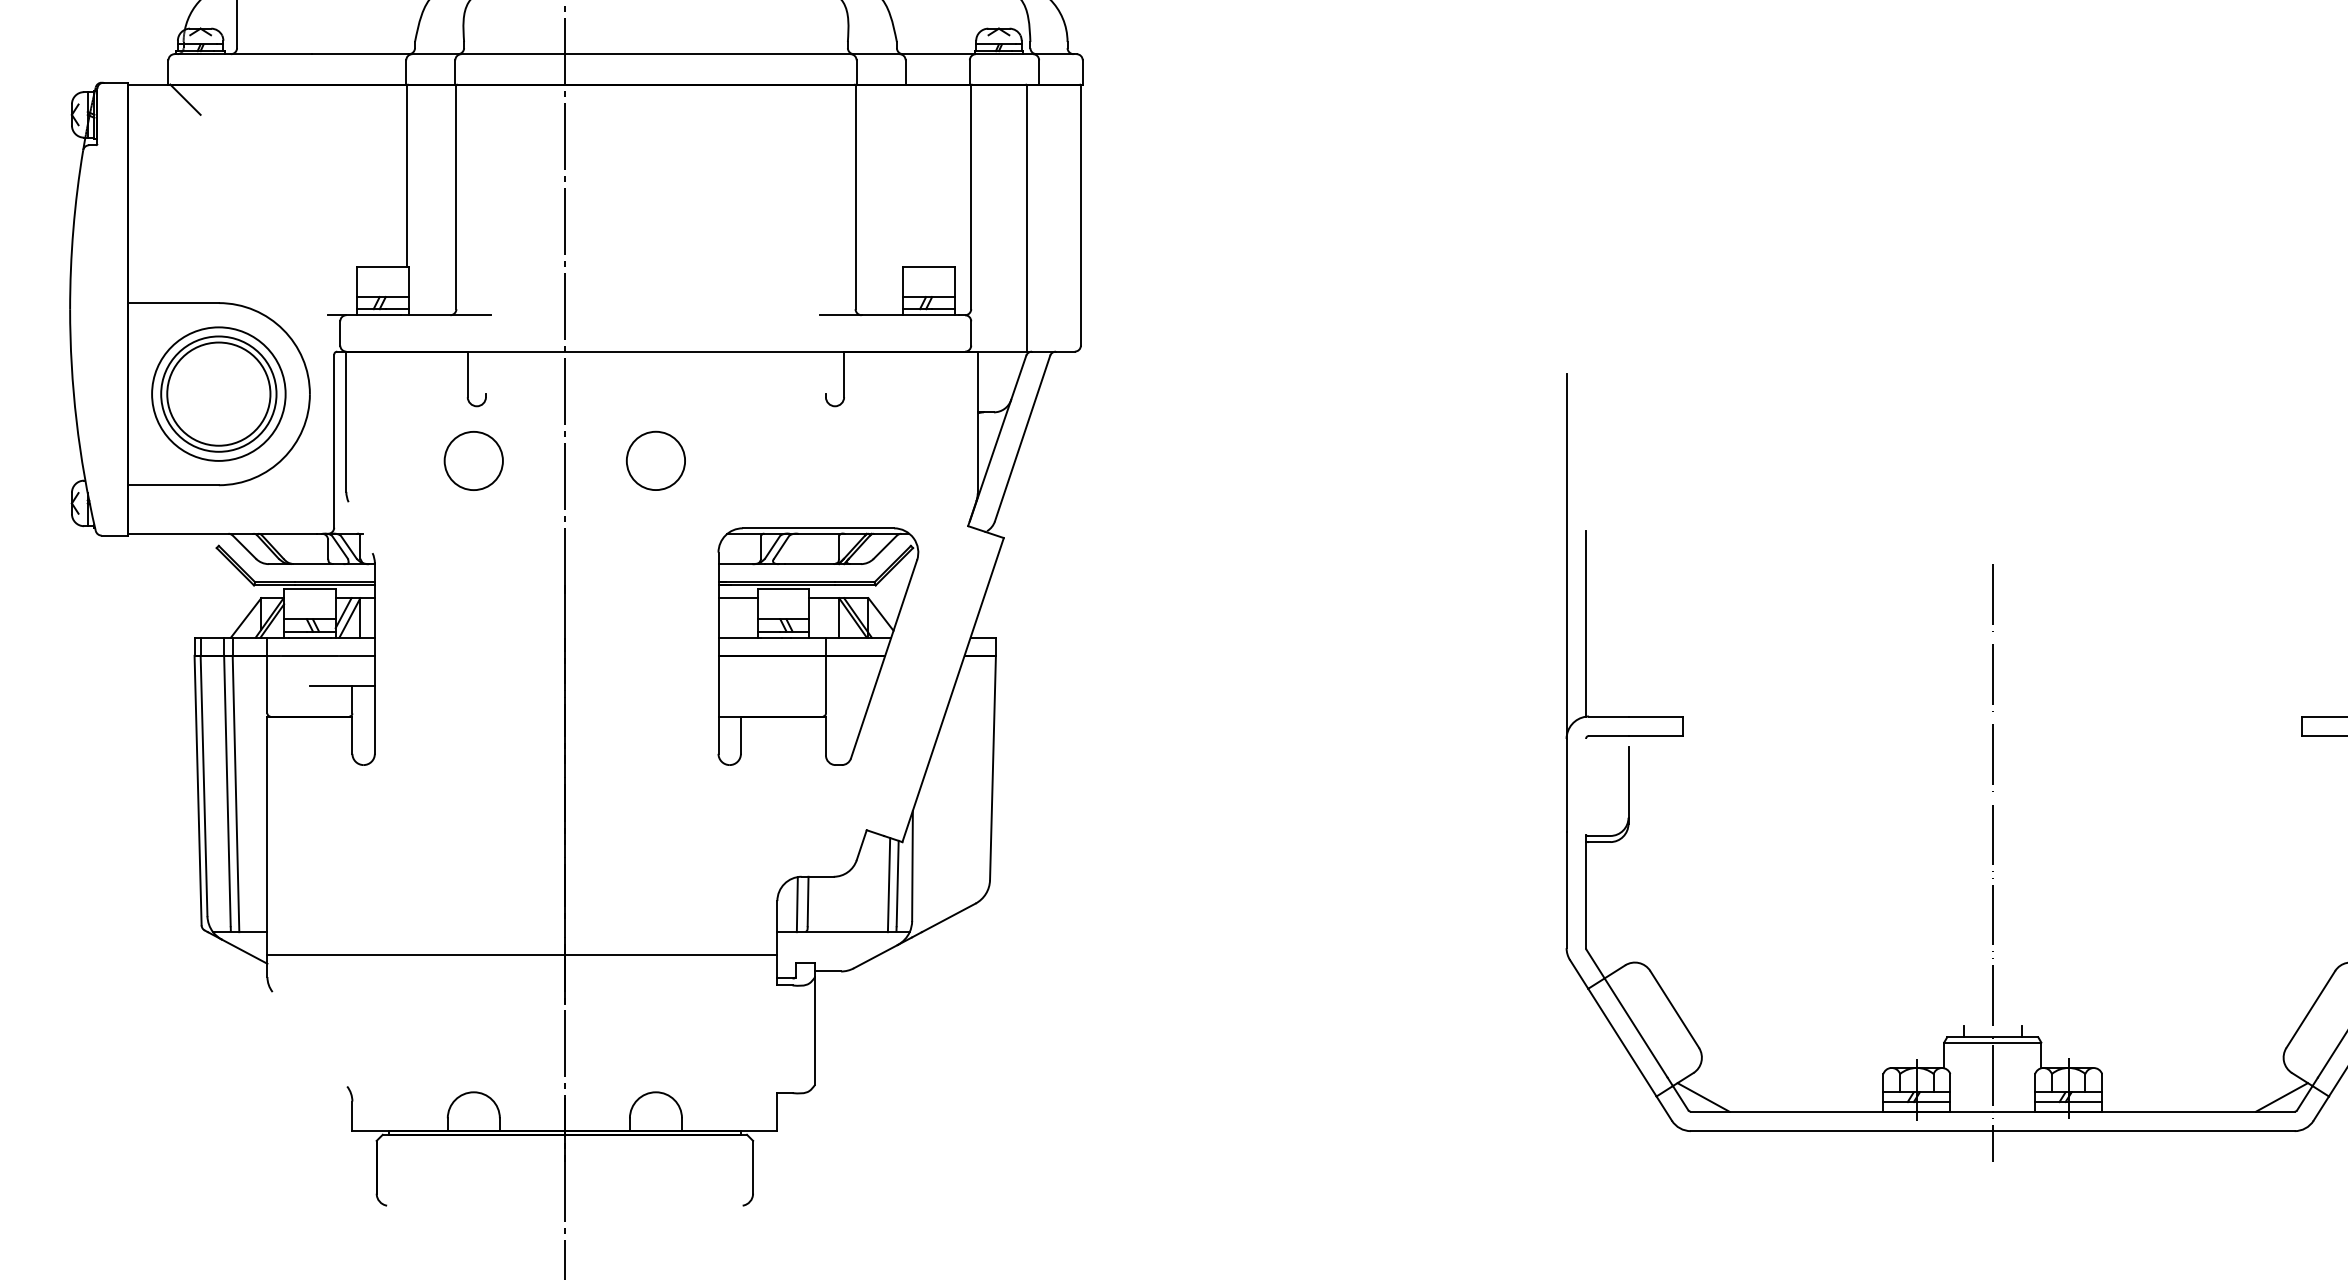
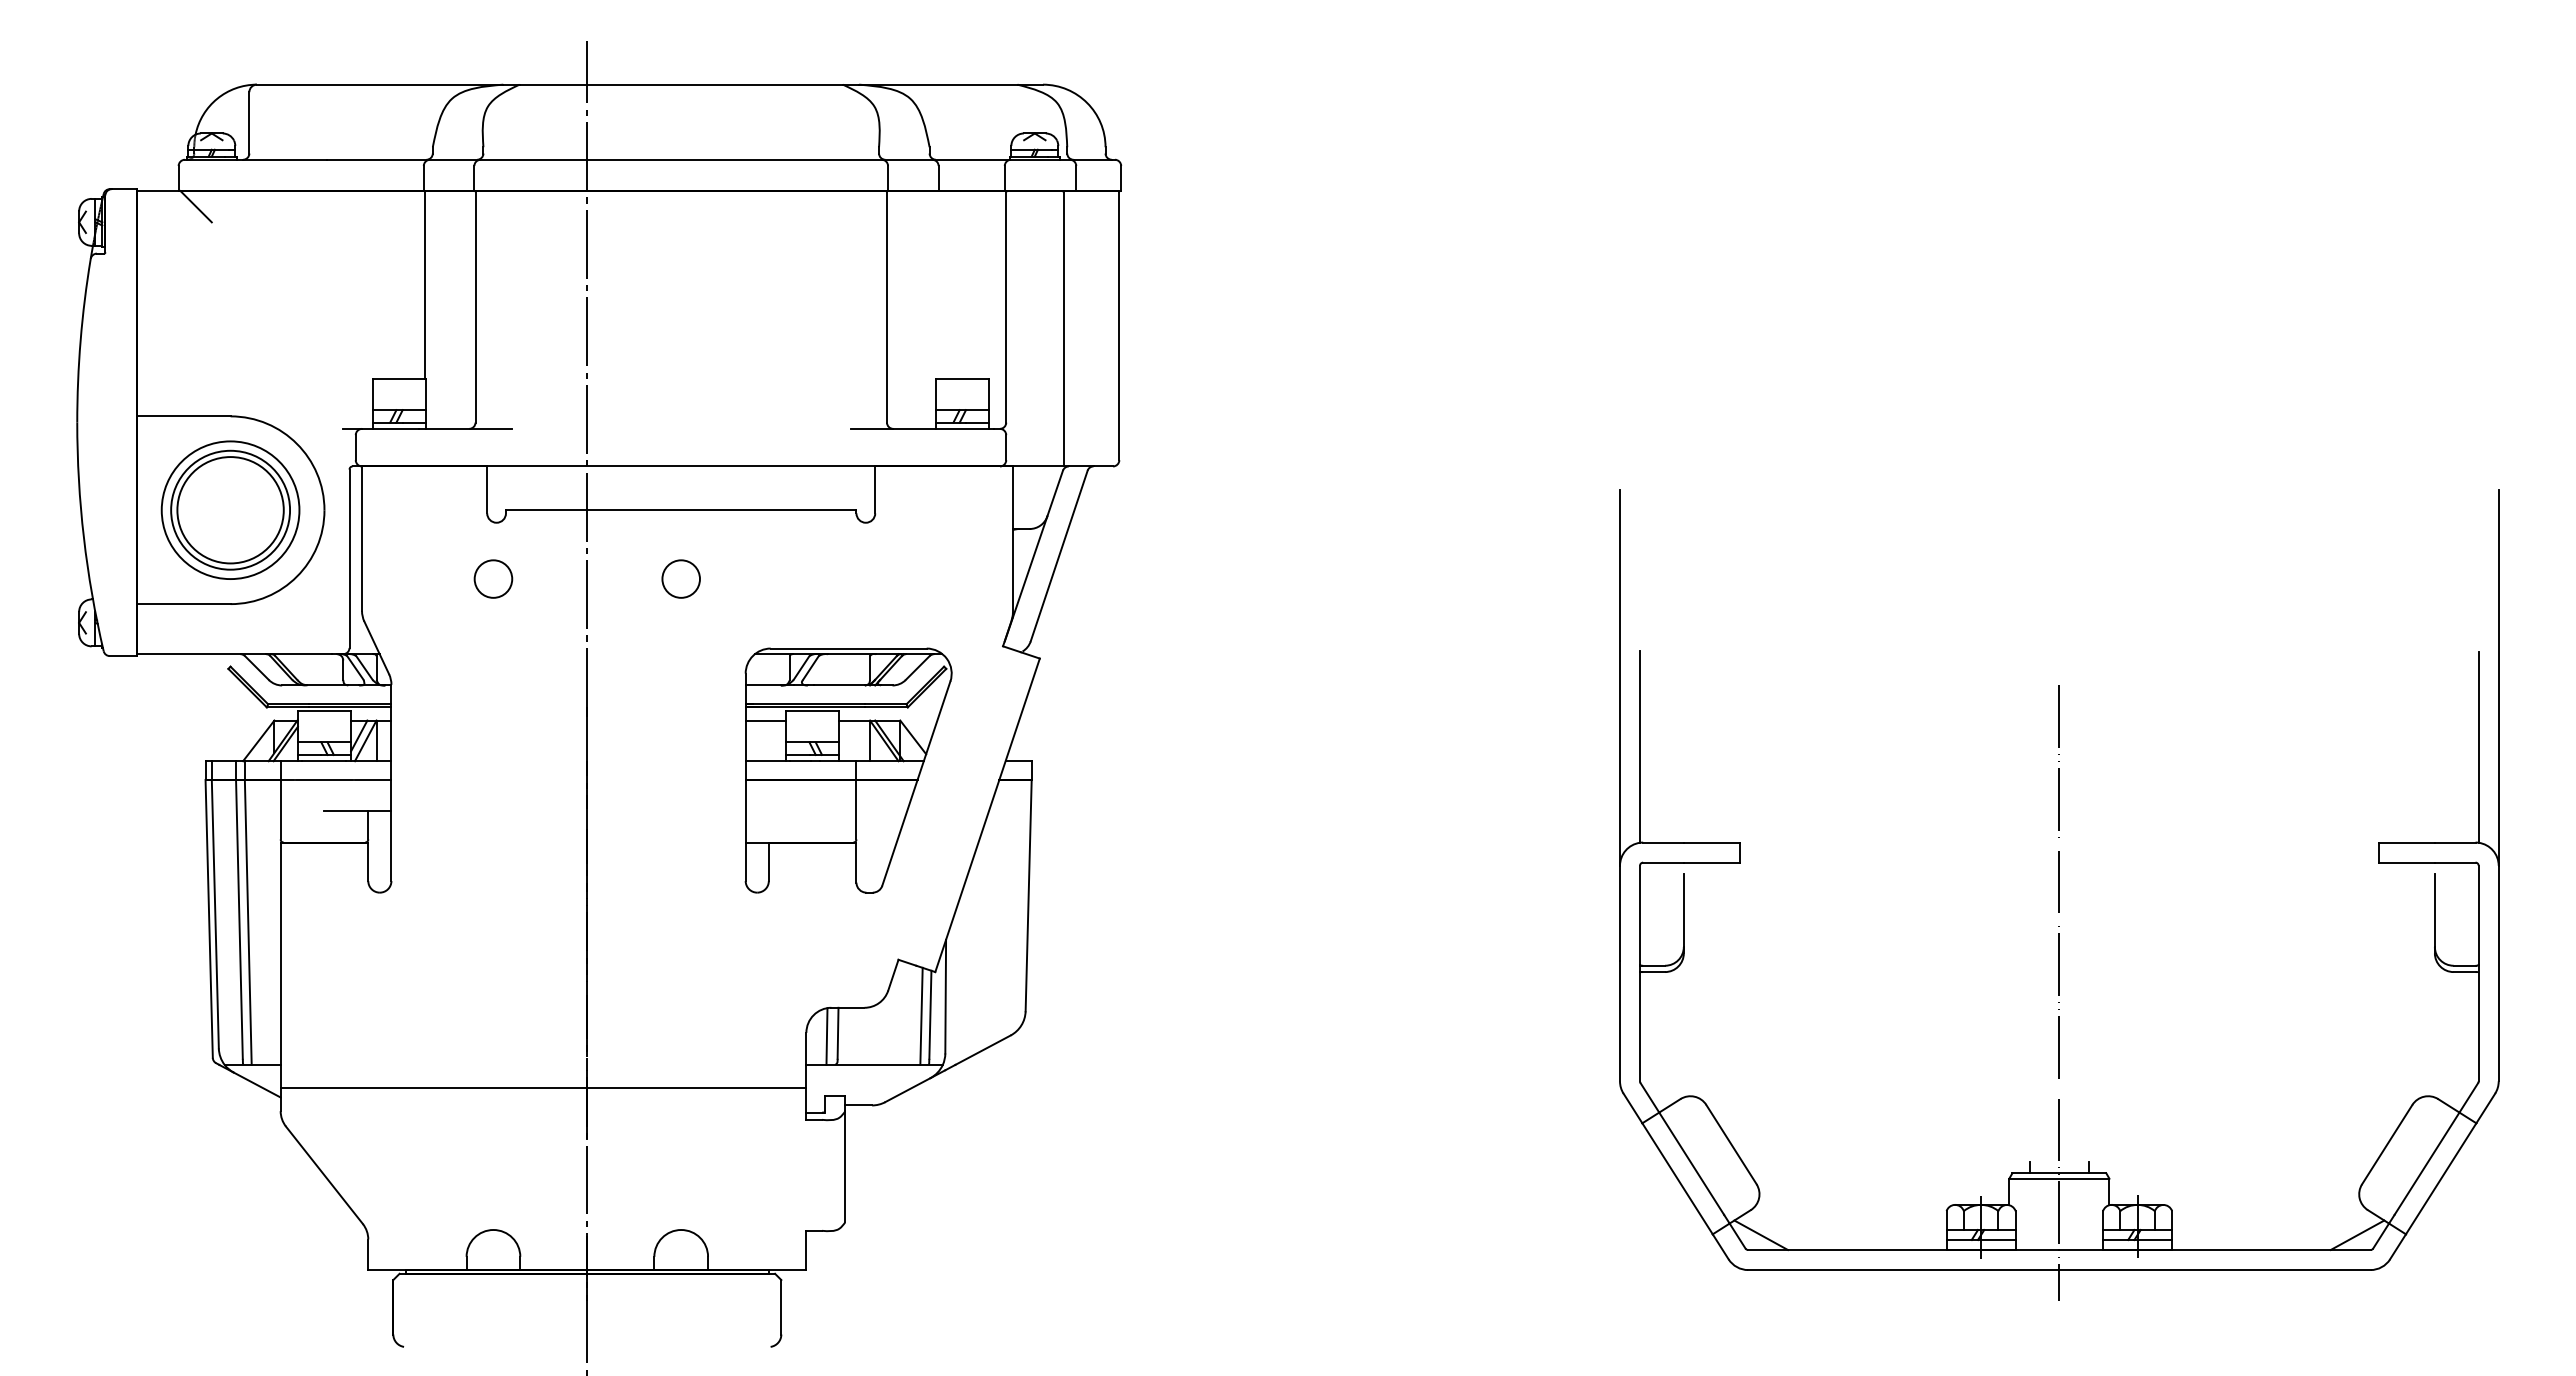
line: (655, 394) -> (680, 510), added
circle: (473, 460) -> (493, 578), size x0.62
circle: (656, 460) -> (681, 578), size x0.62
line: (360, 527) -> (376, 647), added
line: (1586, 786) -> (1640, 914), added
line: (309, 1038) -> (324, 1174), added

